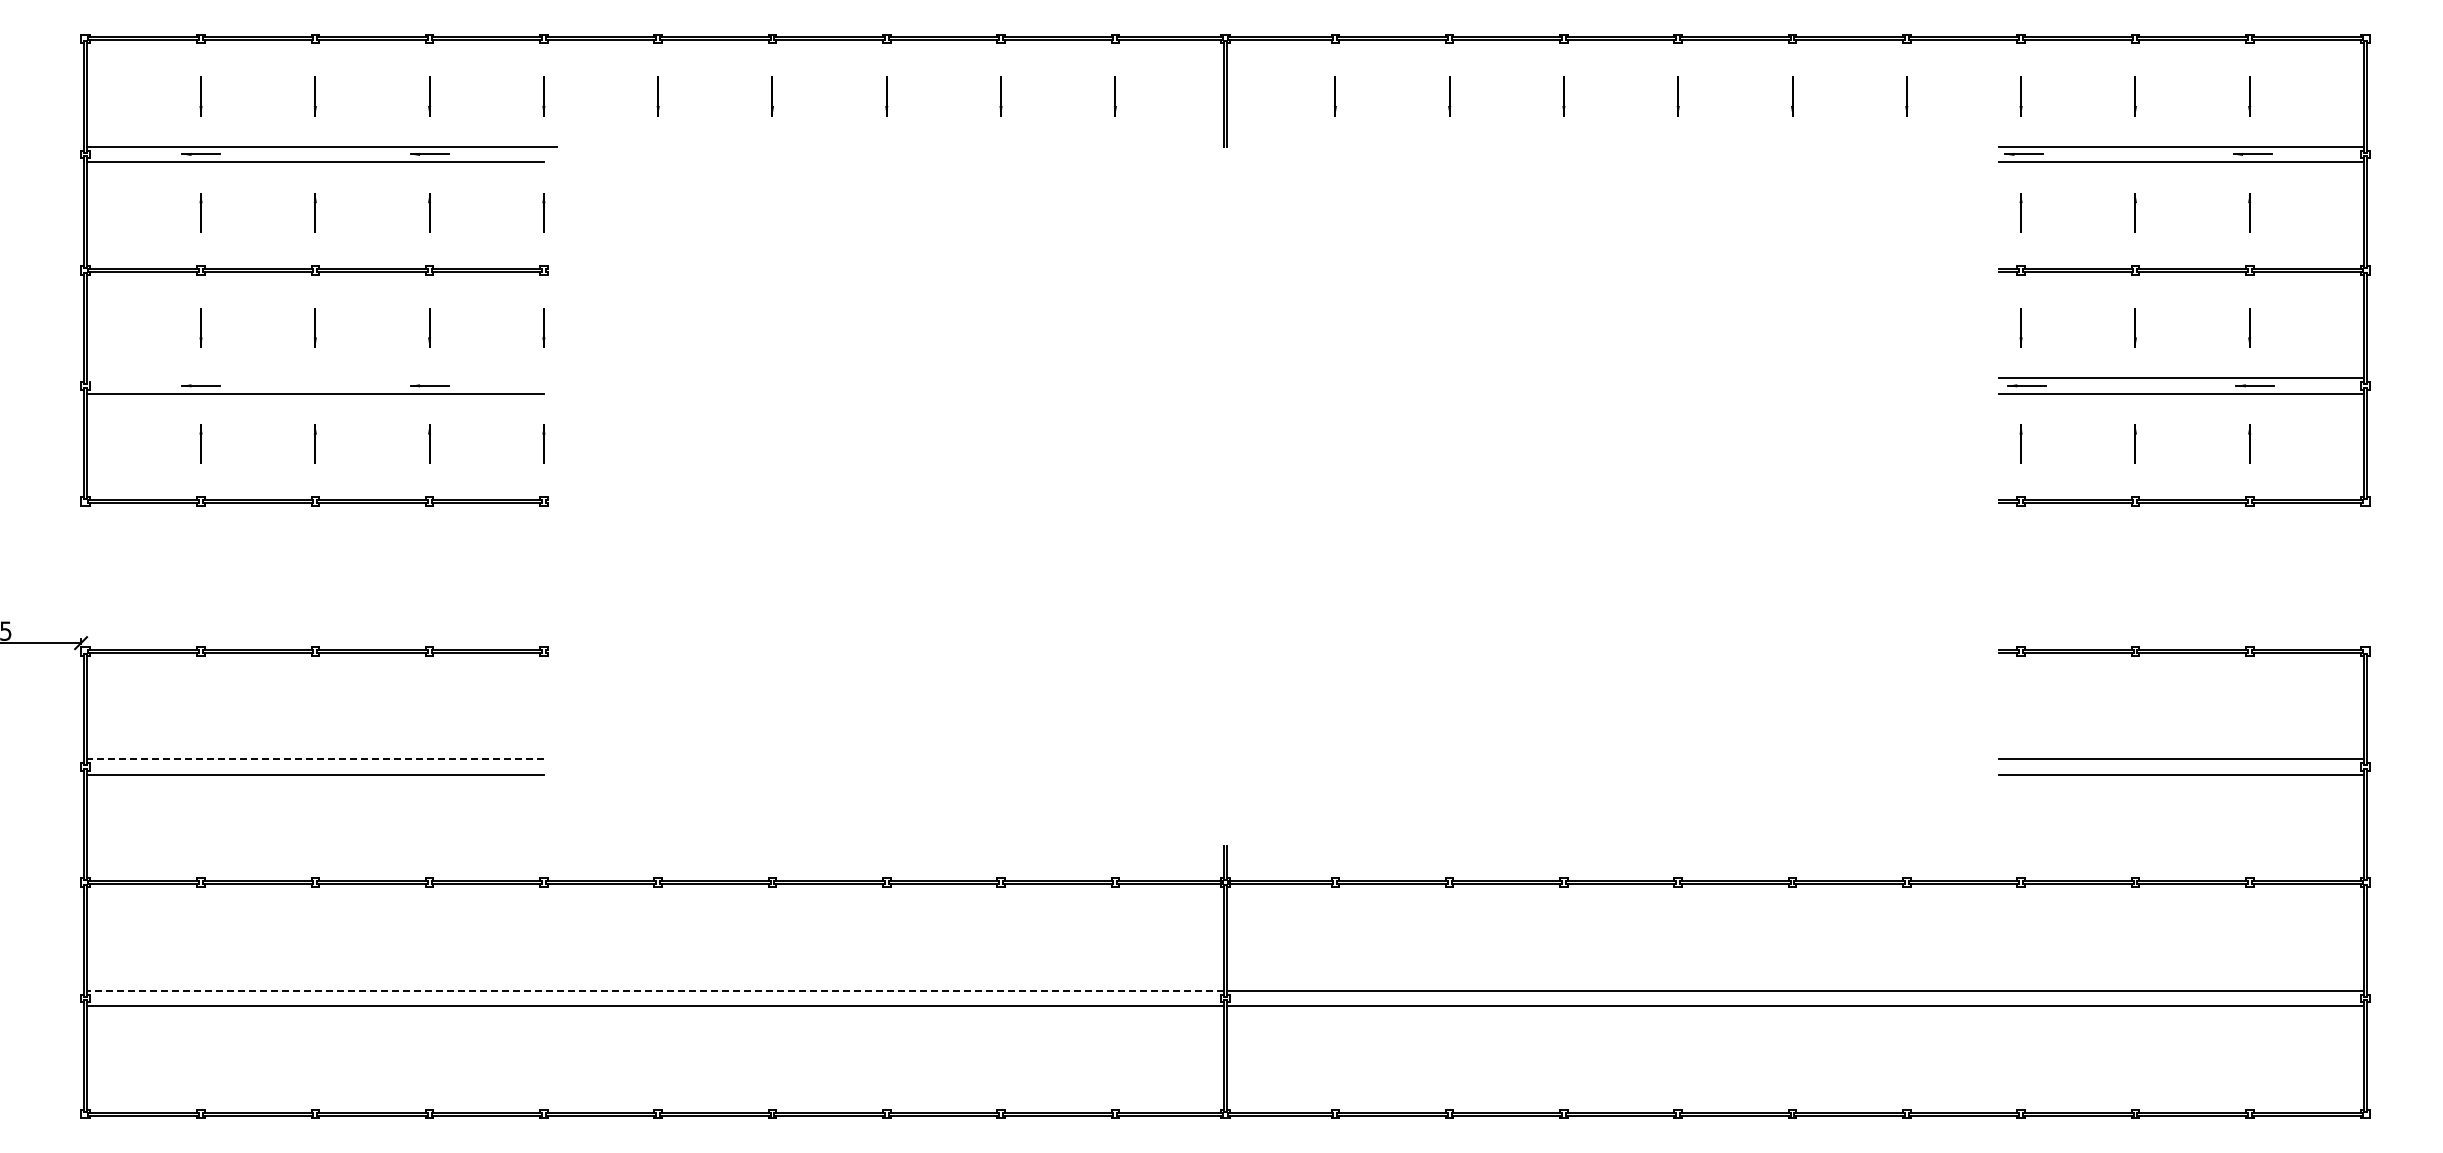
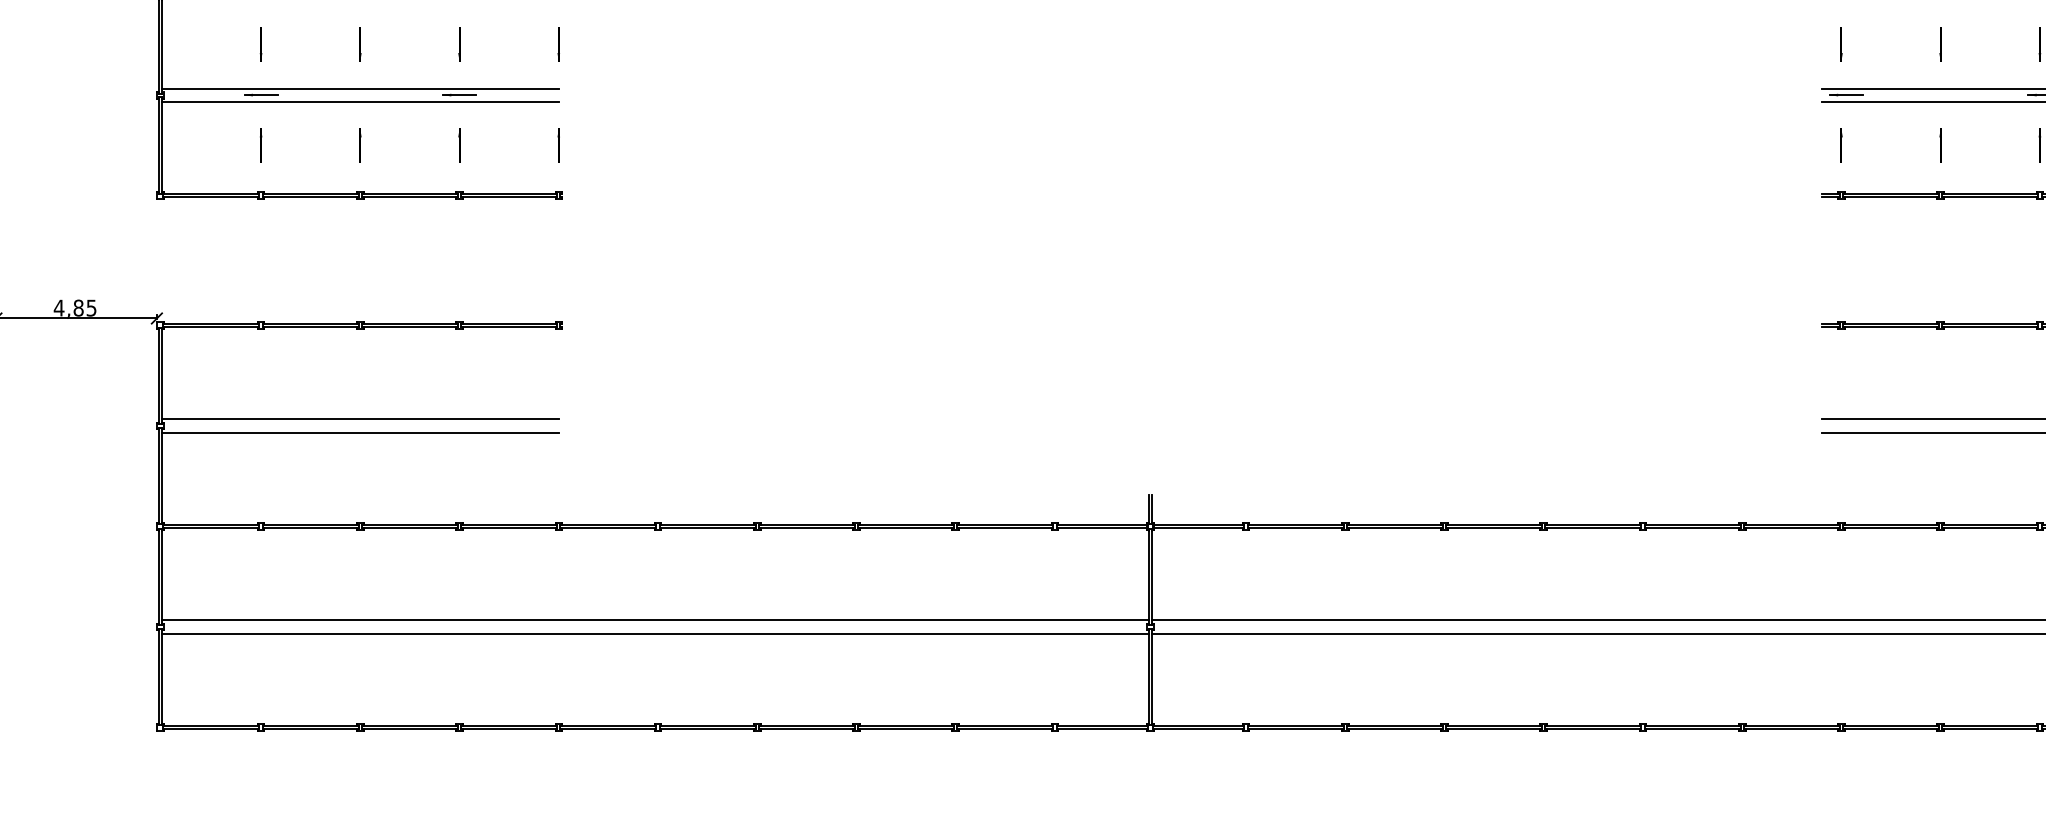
line: (314, 378) -> (359, 88), added
line: (315, 759) -> (360, 419), dashed -> solid
line: (655, 990) -> (655, 620), dashed -> solid

